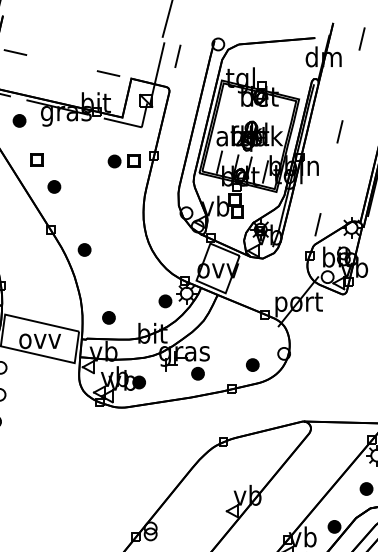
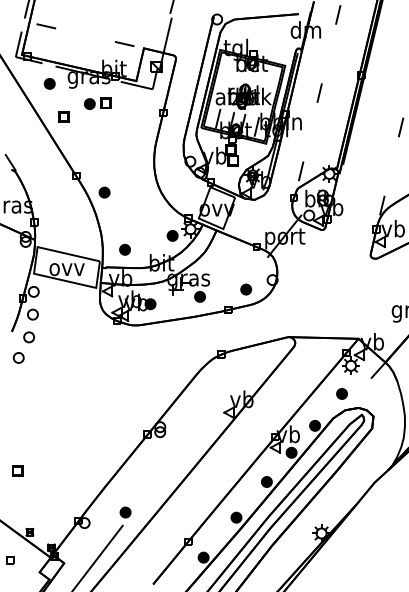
line: (178, 56) -> (183, 29), removed
part: (123, 160) -> (97, 103), moved
part: (53, 186) -> (78, 139), removed

